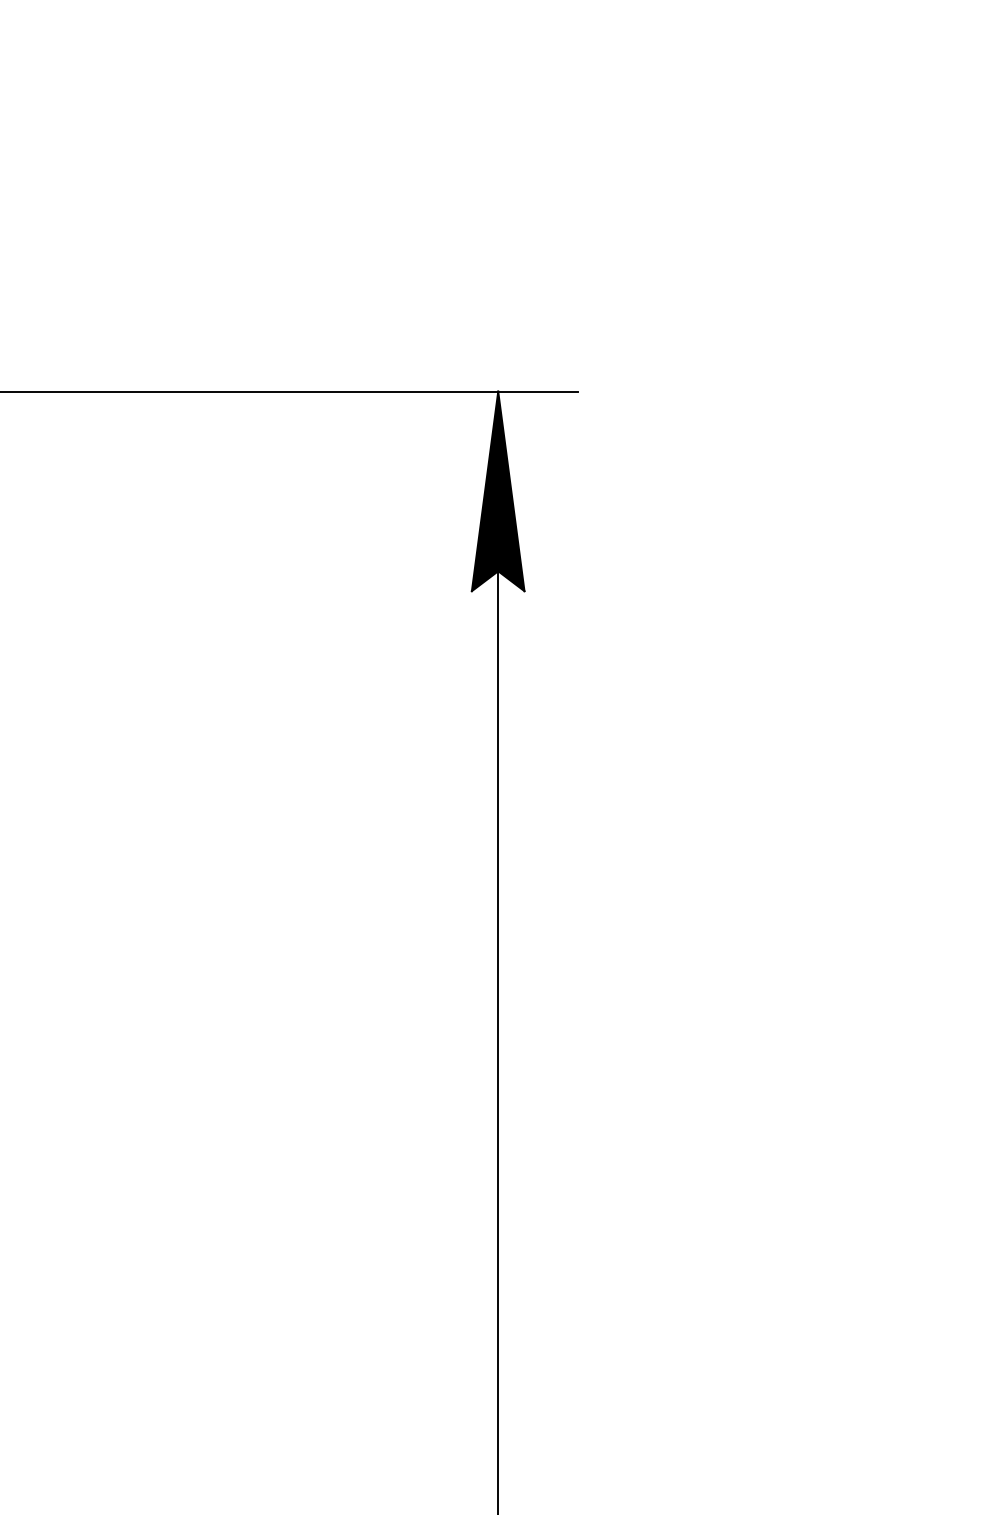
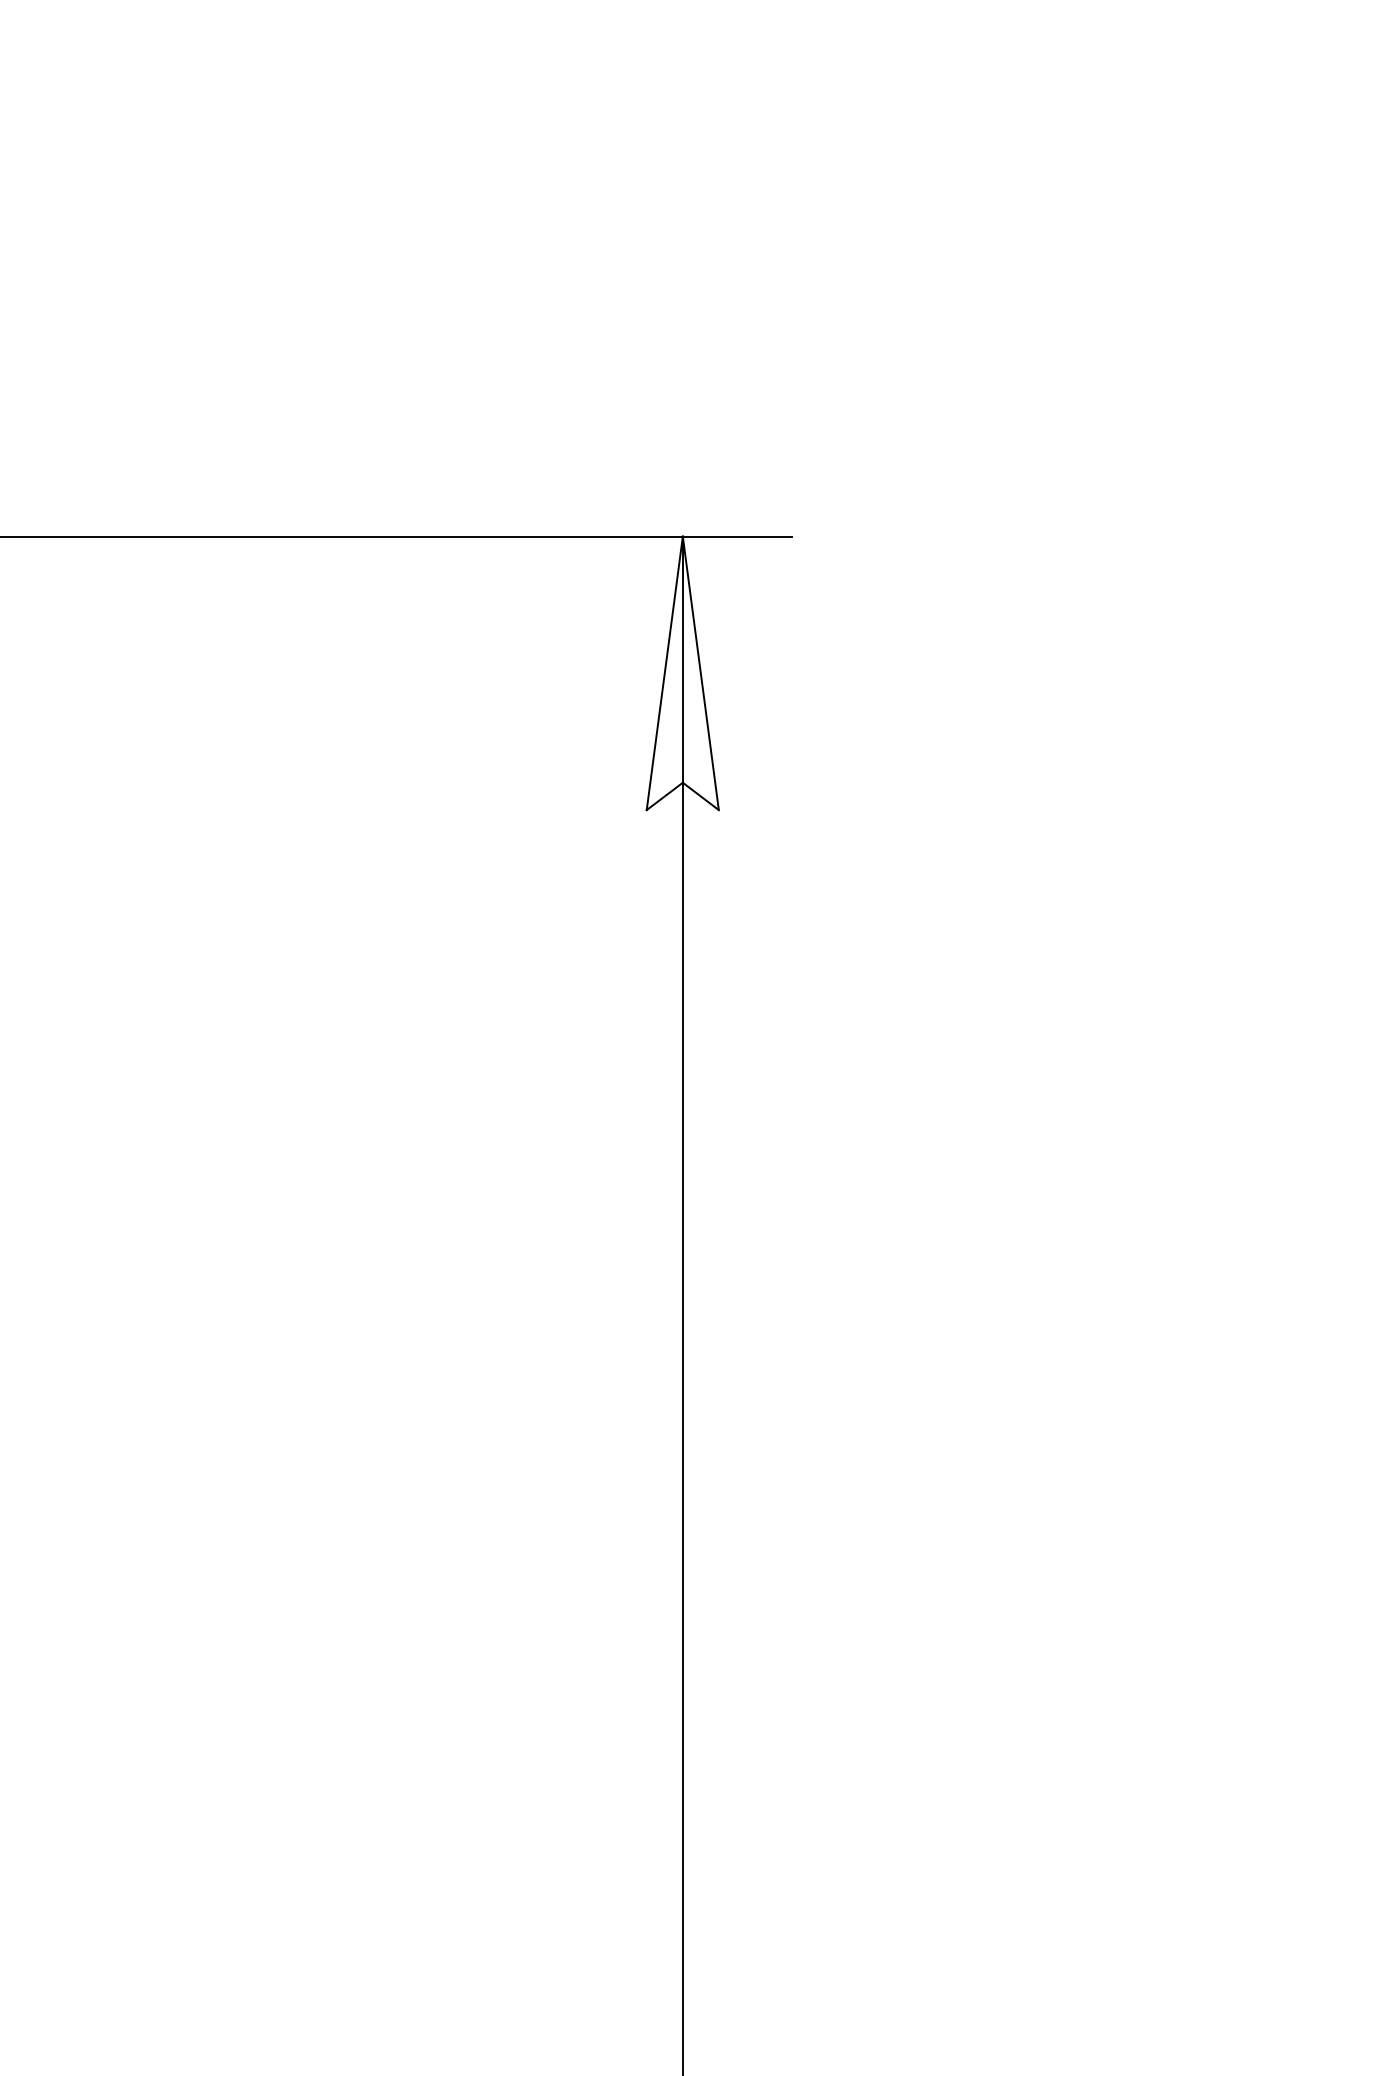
fill: (497, 491) -> (682, 673), removed

